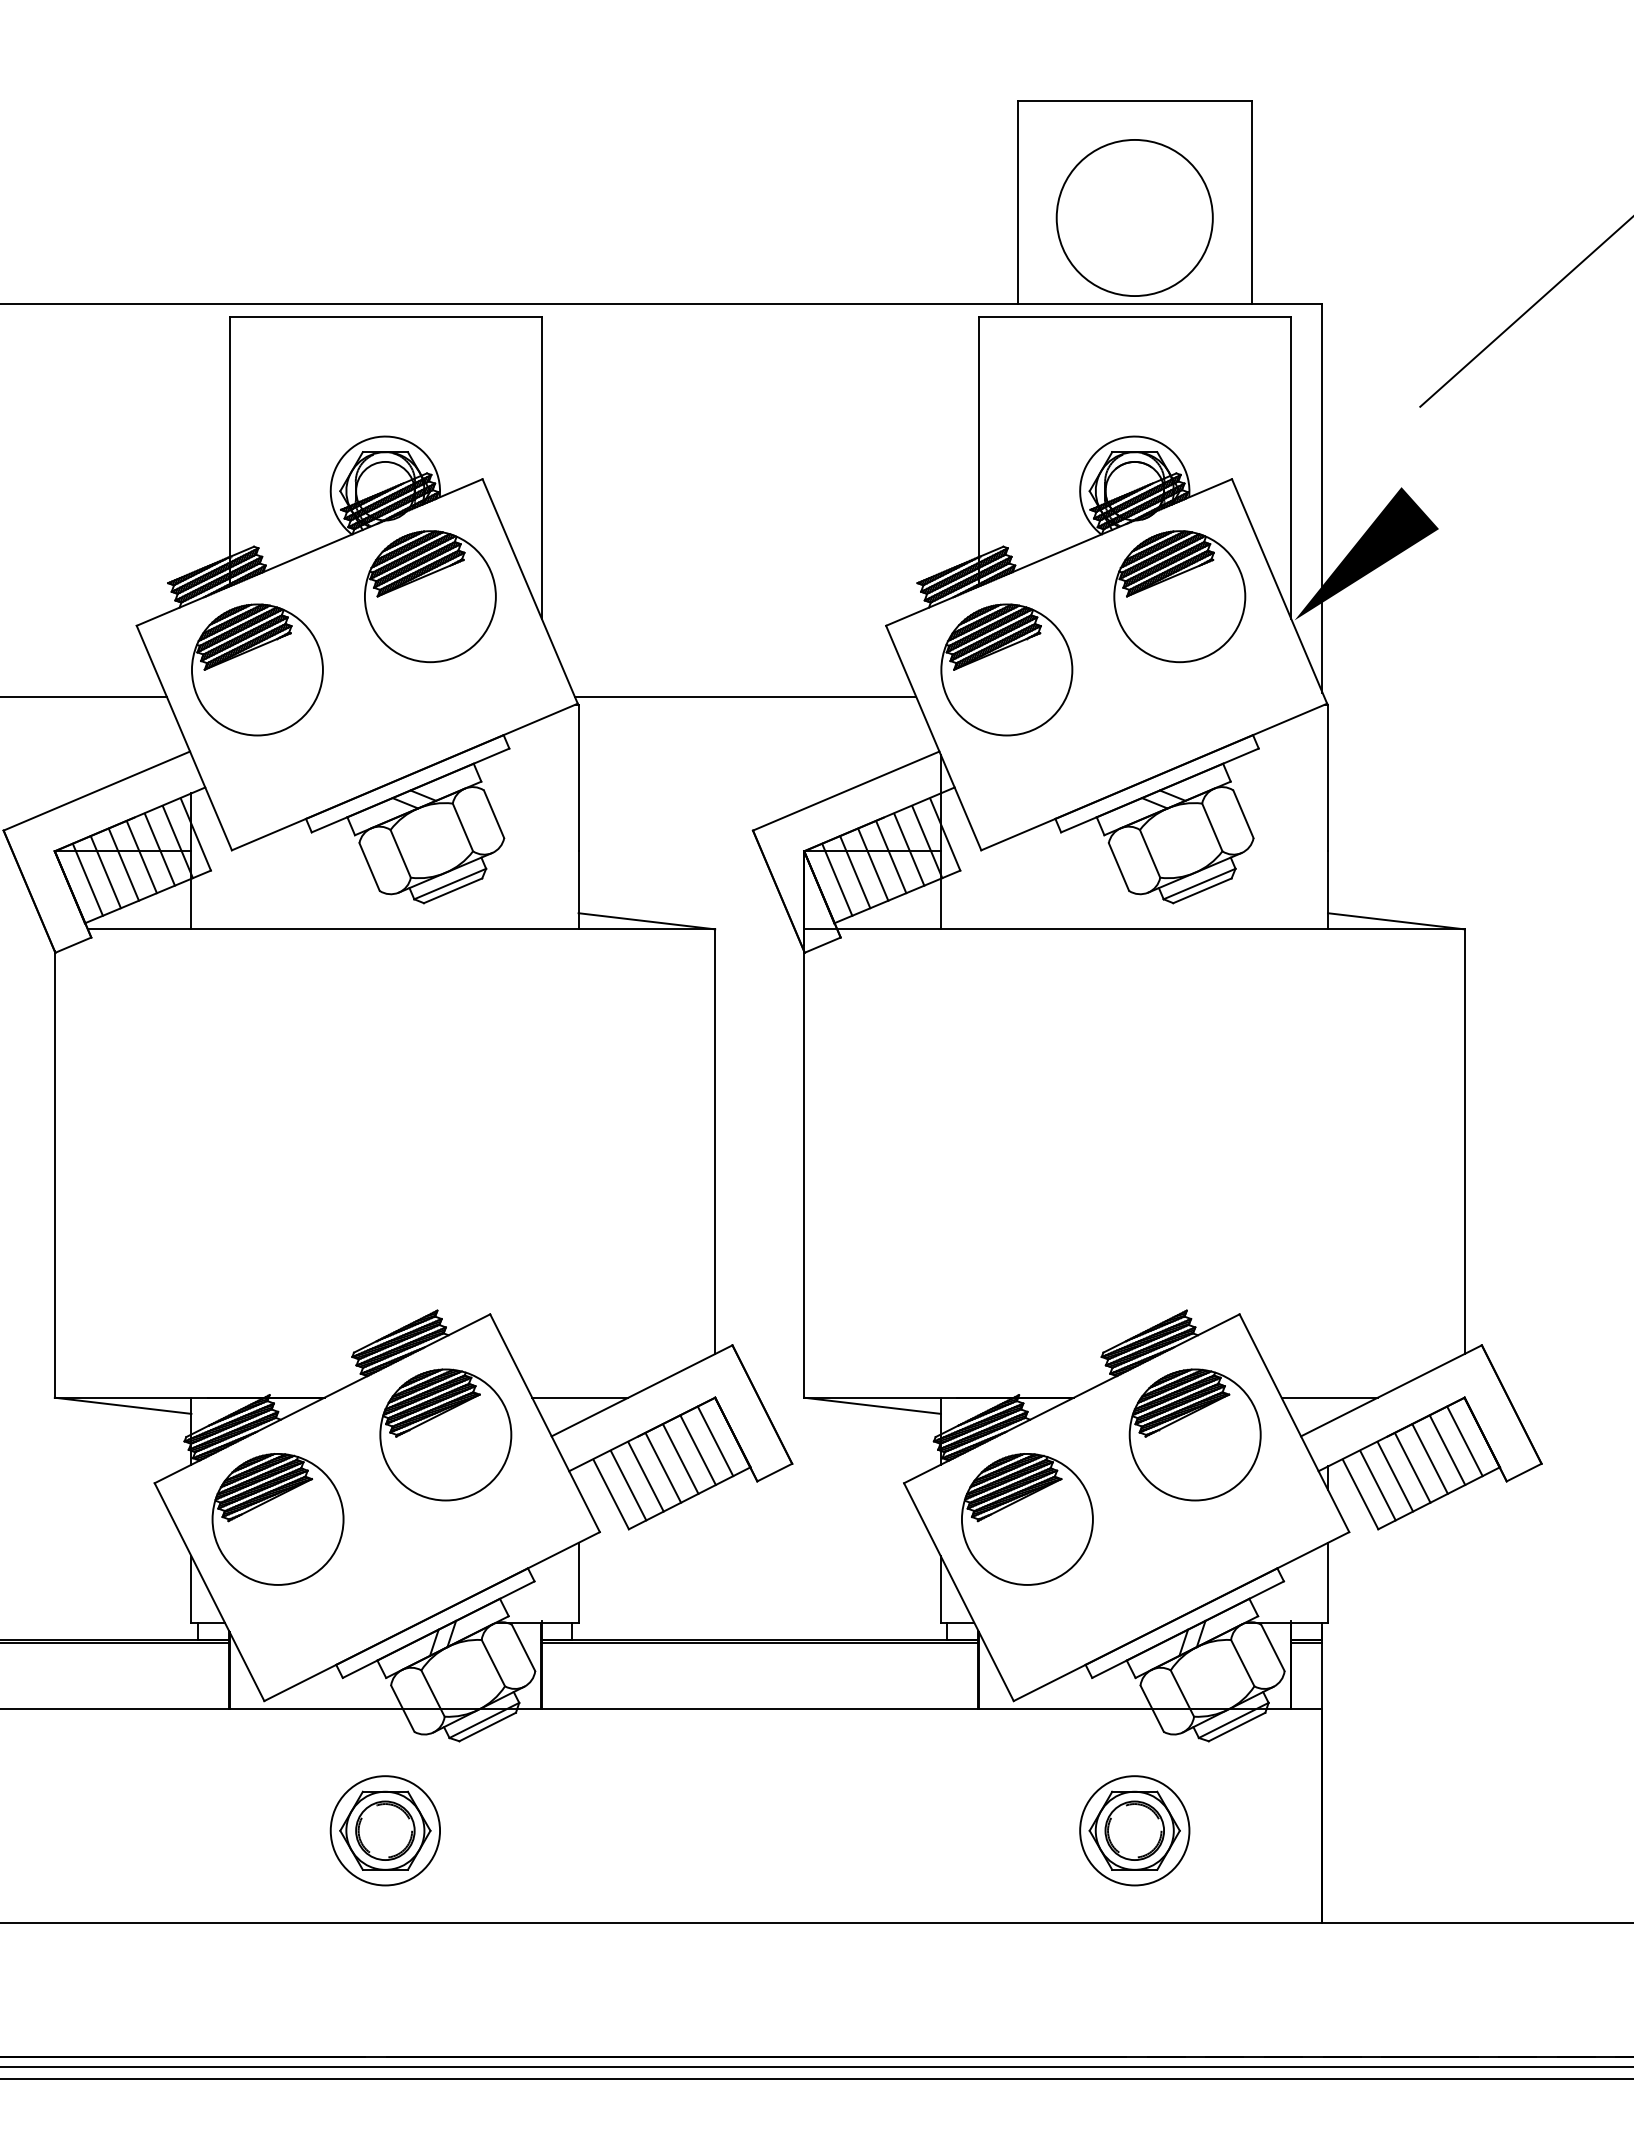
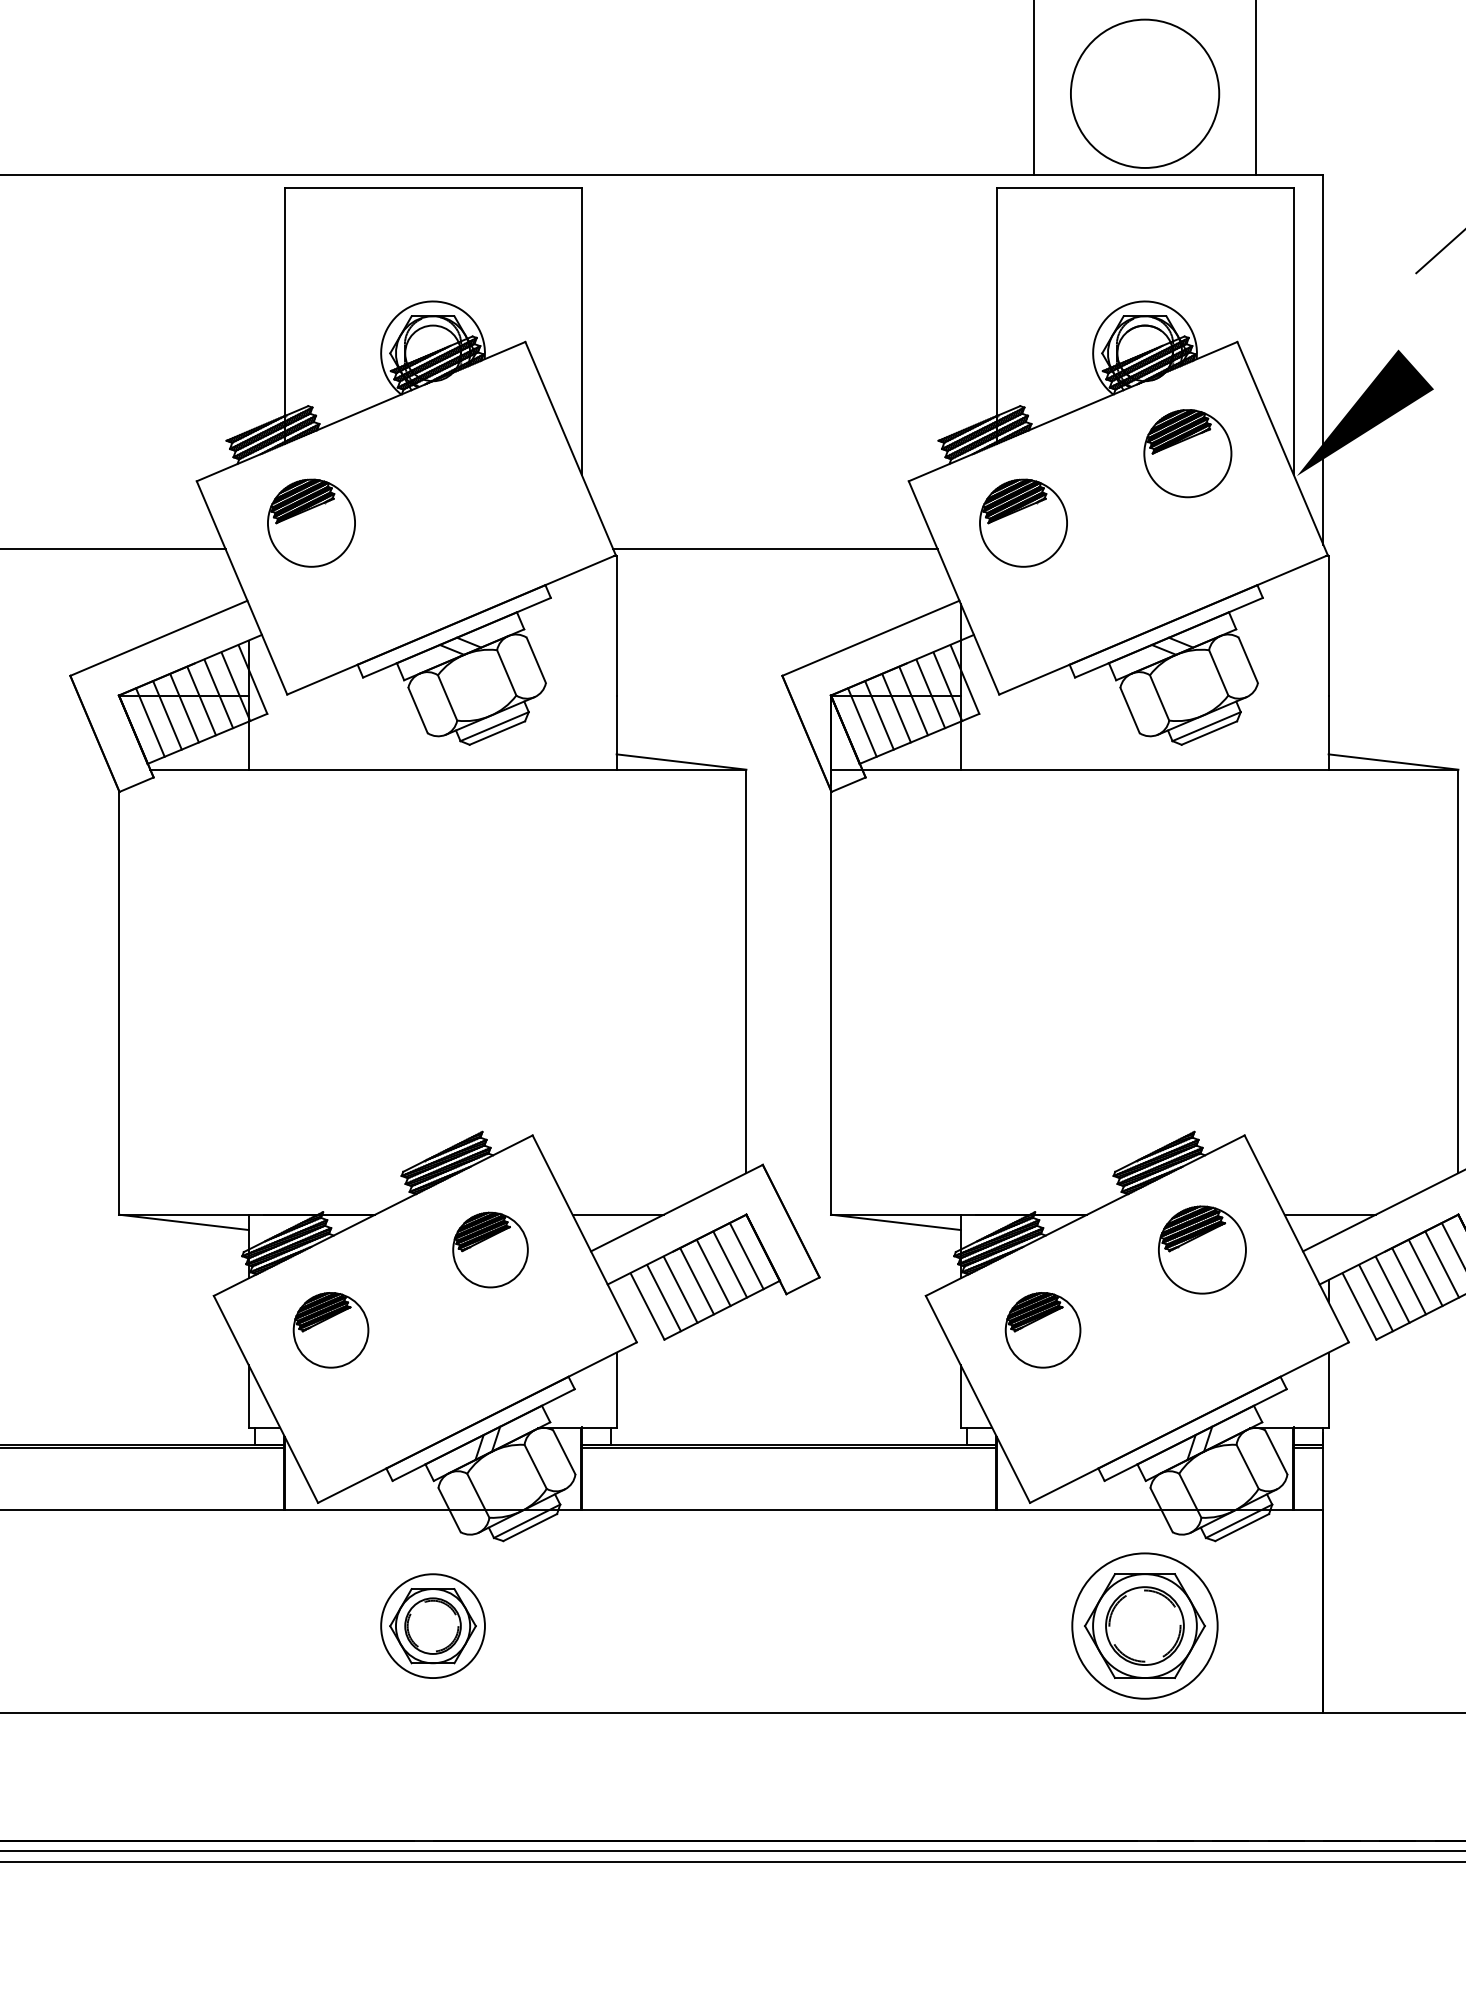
part: (430, 596) -> (475, 453), removed
part: (1179, 596) -> (1187, 453), size x0.7
part: (257, 669) -> (311, 522), size x0.7
part: (1006, 669) -> (1023, 522), size x0.7
part: (445, 1434) -> (490, 1249), size x0.6
part: (1194, 1434) -> (1201, 1249), size x0.7
part: (277, 1519) -> (330, 1330), size x0.6
part: (1027, 1519) -> (1043, 1330), size x0.6
part: (1134, 1830) -> (1144, 1625), size x1.4

